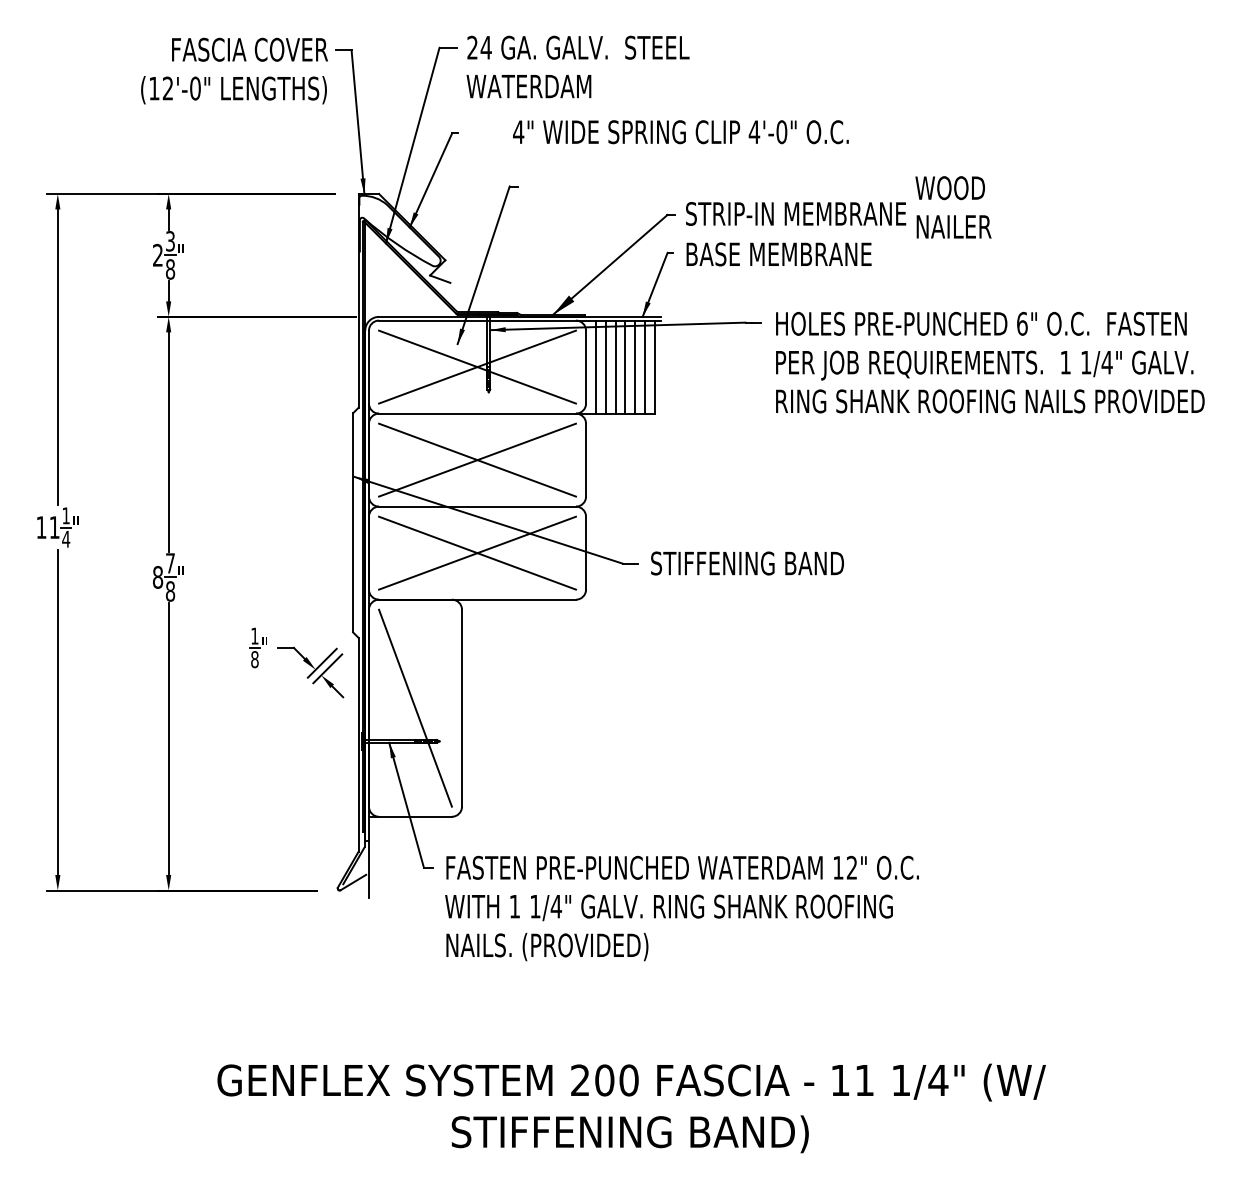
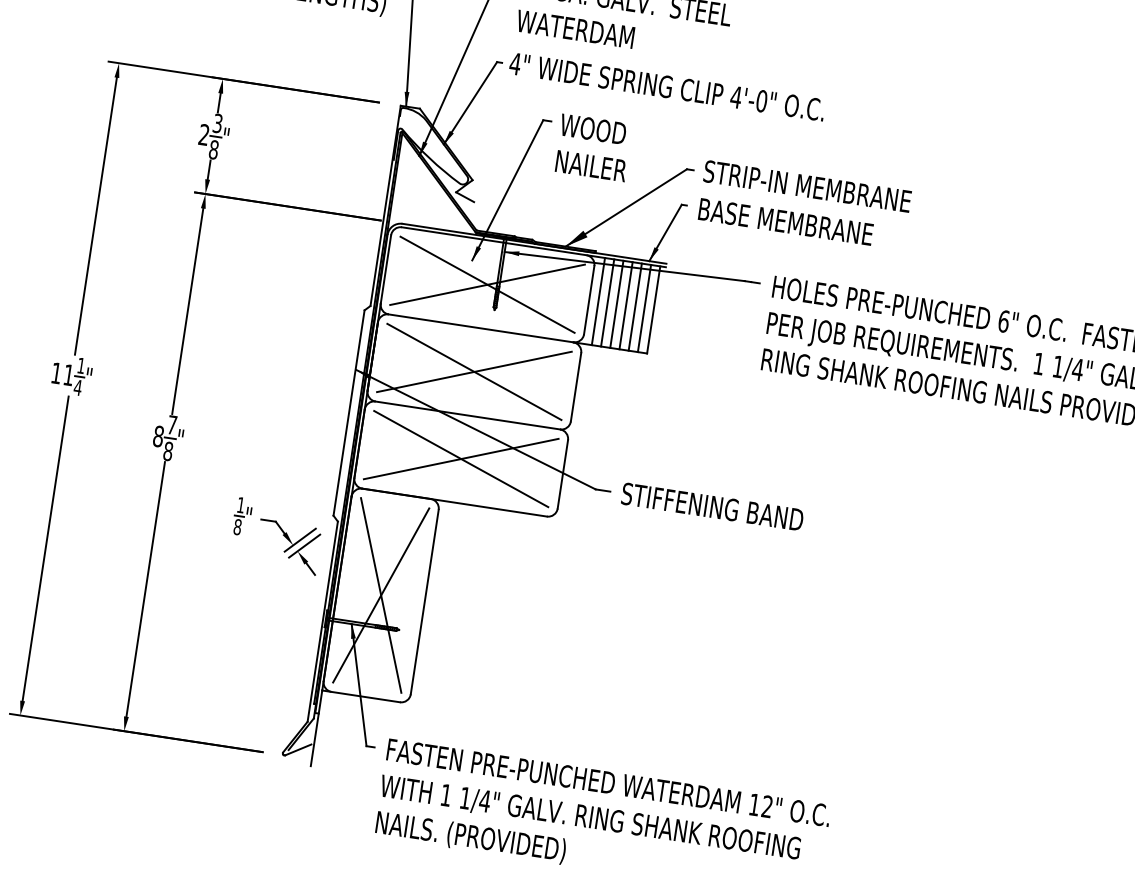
text: (680, 132) -> (666, 87), moved
text: (953, 207) -> (593, 147), moved
line: (415, 707) -> (381, 594), added

